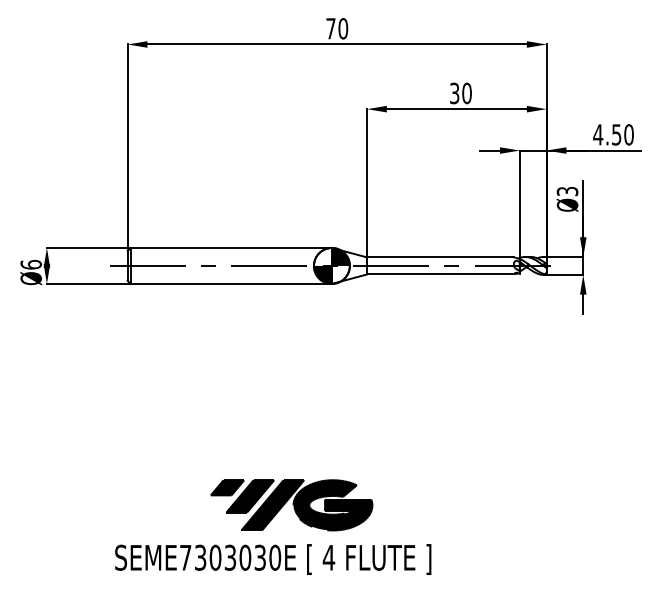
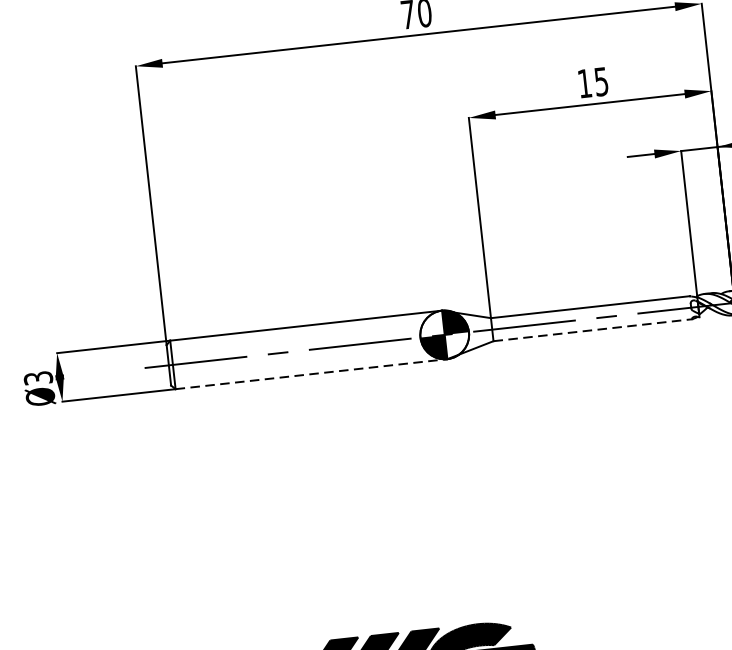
text: (460, 93) -> (592, 82), 30 -> 15
text: (30, 264) -> (37, 377), Ø6 -> Ø3
line: (440, 274) -> (592, 330), solid -> dashed
line: (231, 283) -> (311, 373), solid -> dashed

